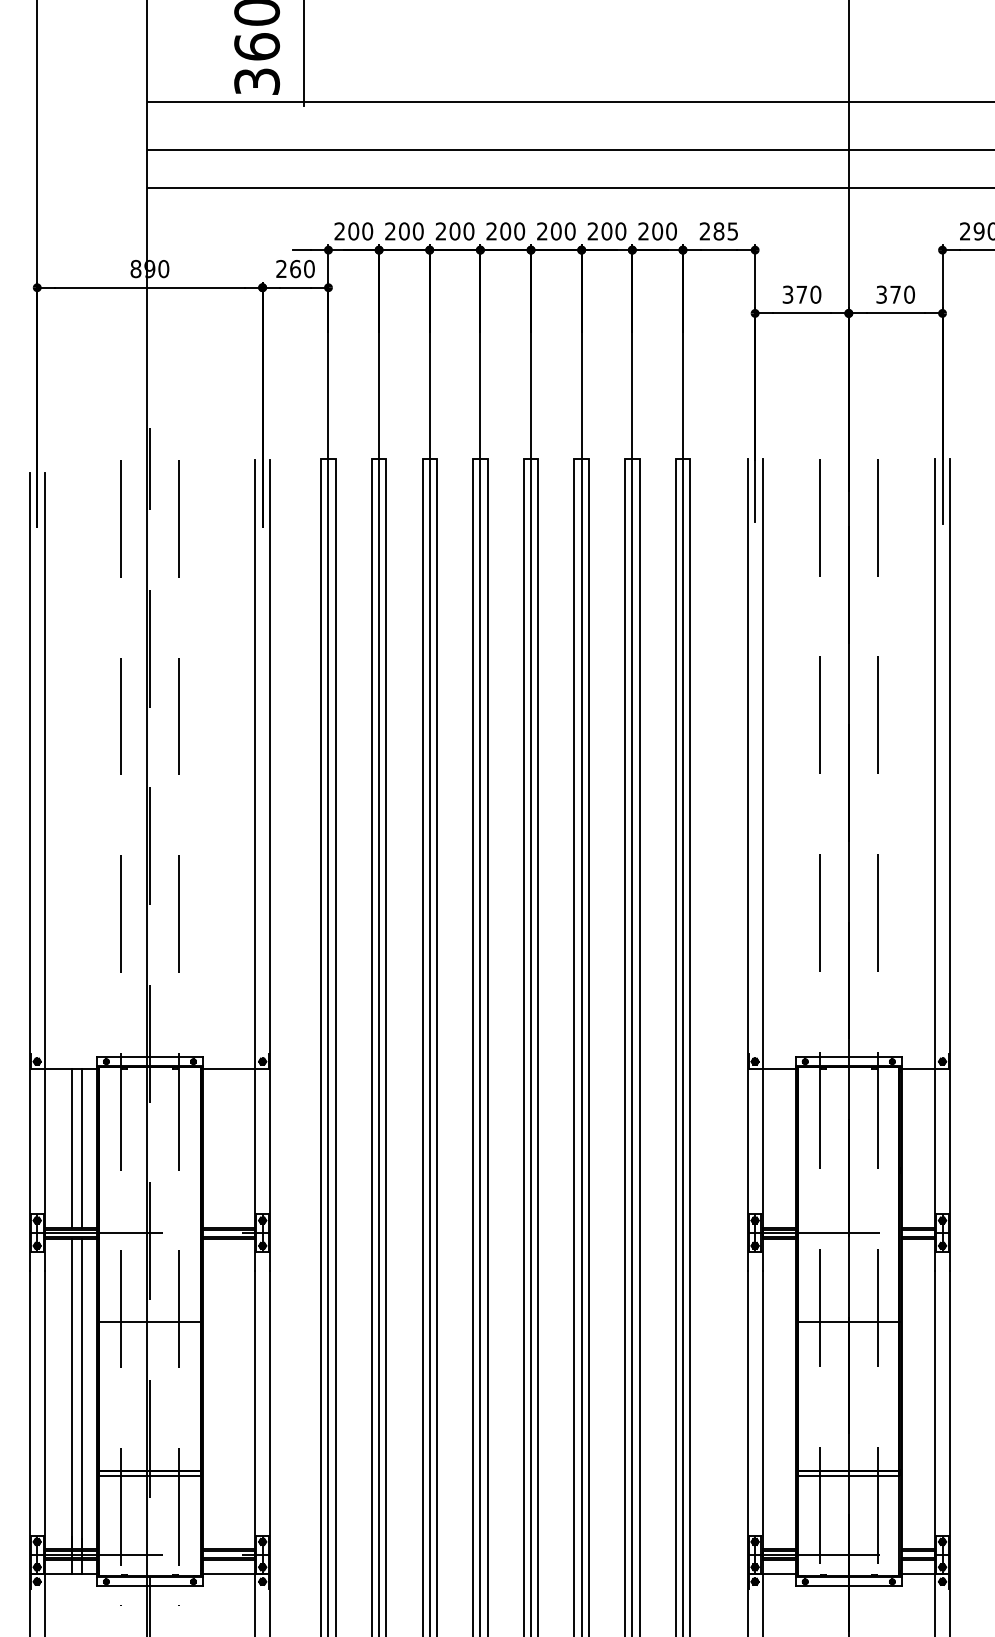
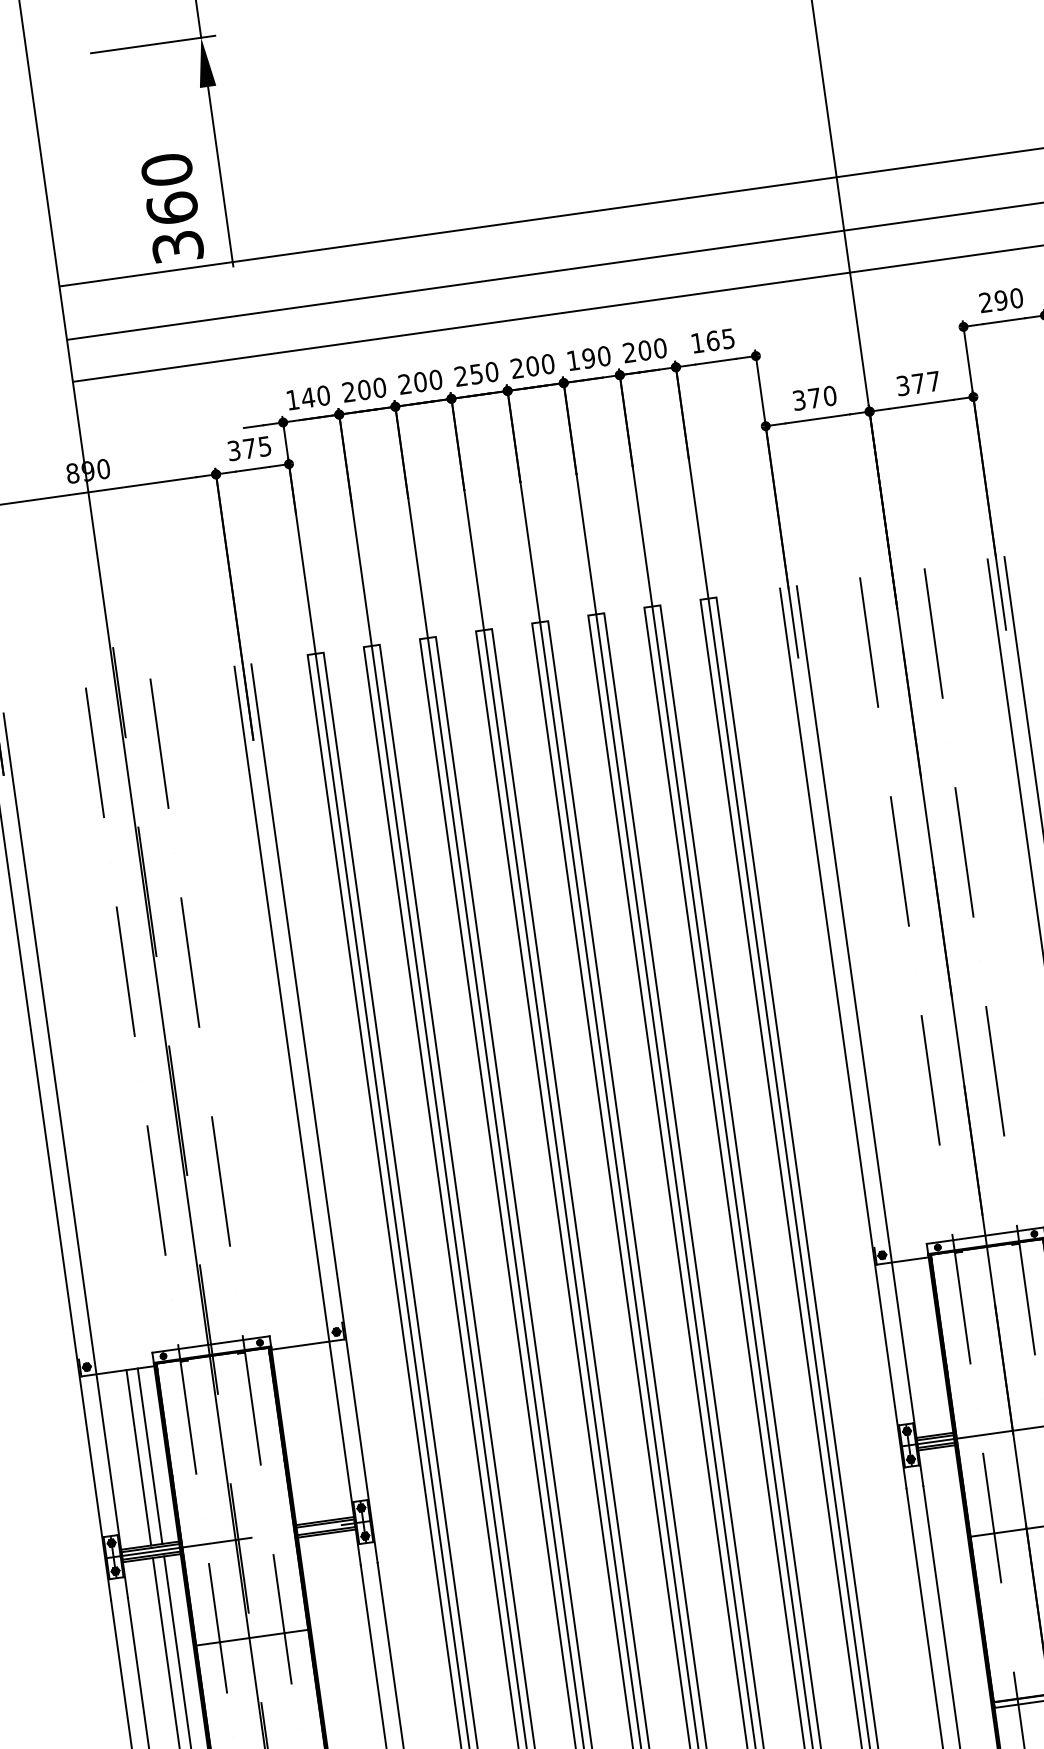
text: (346, 231) -> (300, 399), 200 -> 140
text: (505, 231) -> (476, 374), 200 -> 250
text: (599, 231) -> (580, 359), 200 -> 190
text: (711, 231) -> (704, 342), 285 -> 165
text: (295, 269) -> (249, 449), 260 -> 375
text: (909, 294) -> (933, 381), 370 -> 377

